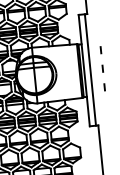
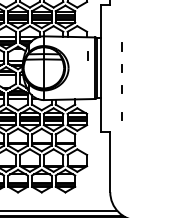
line: (71, 60) -> (87, 55), added
line: (90, 69) -> (107, 67), removed
line: (106, 110) -> (121, 116), added

